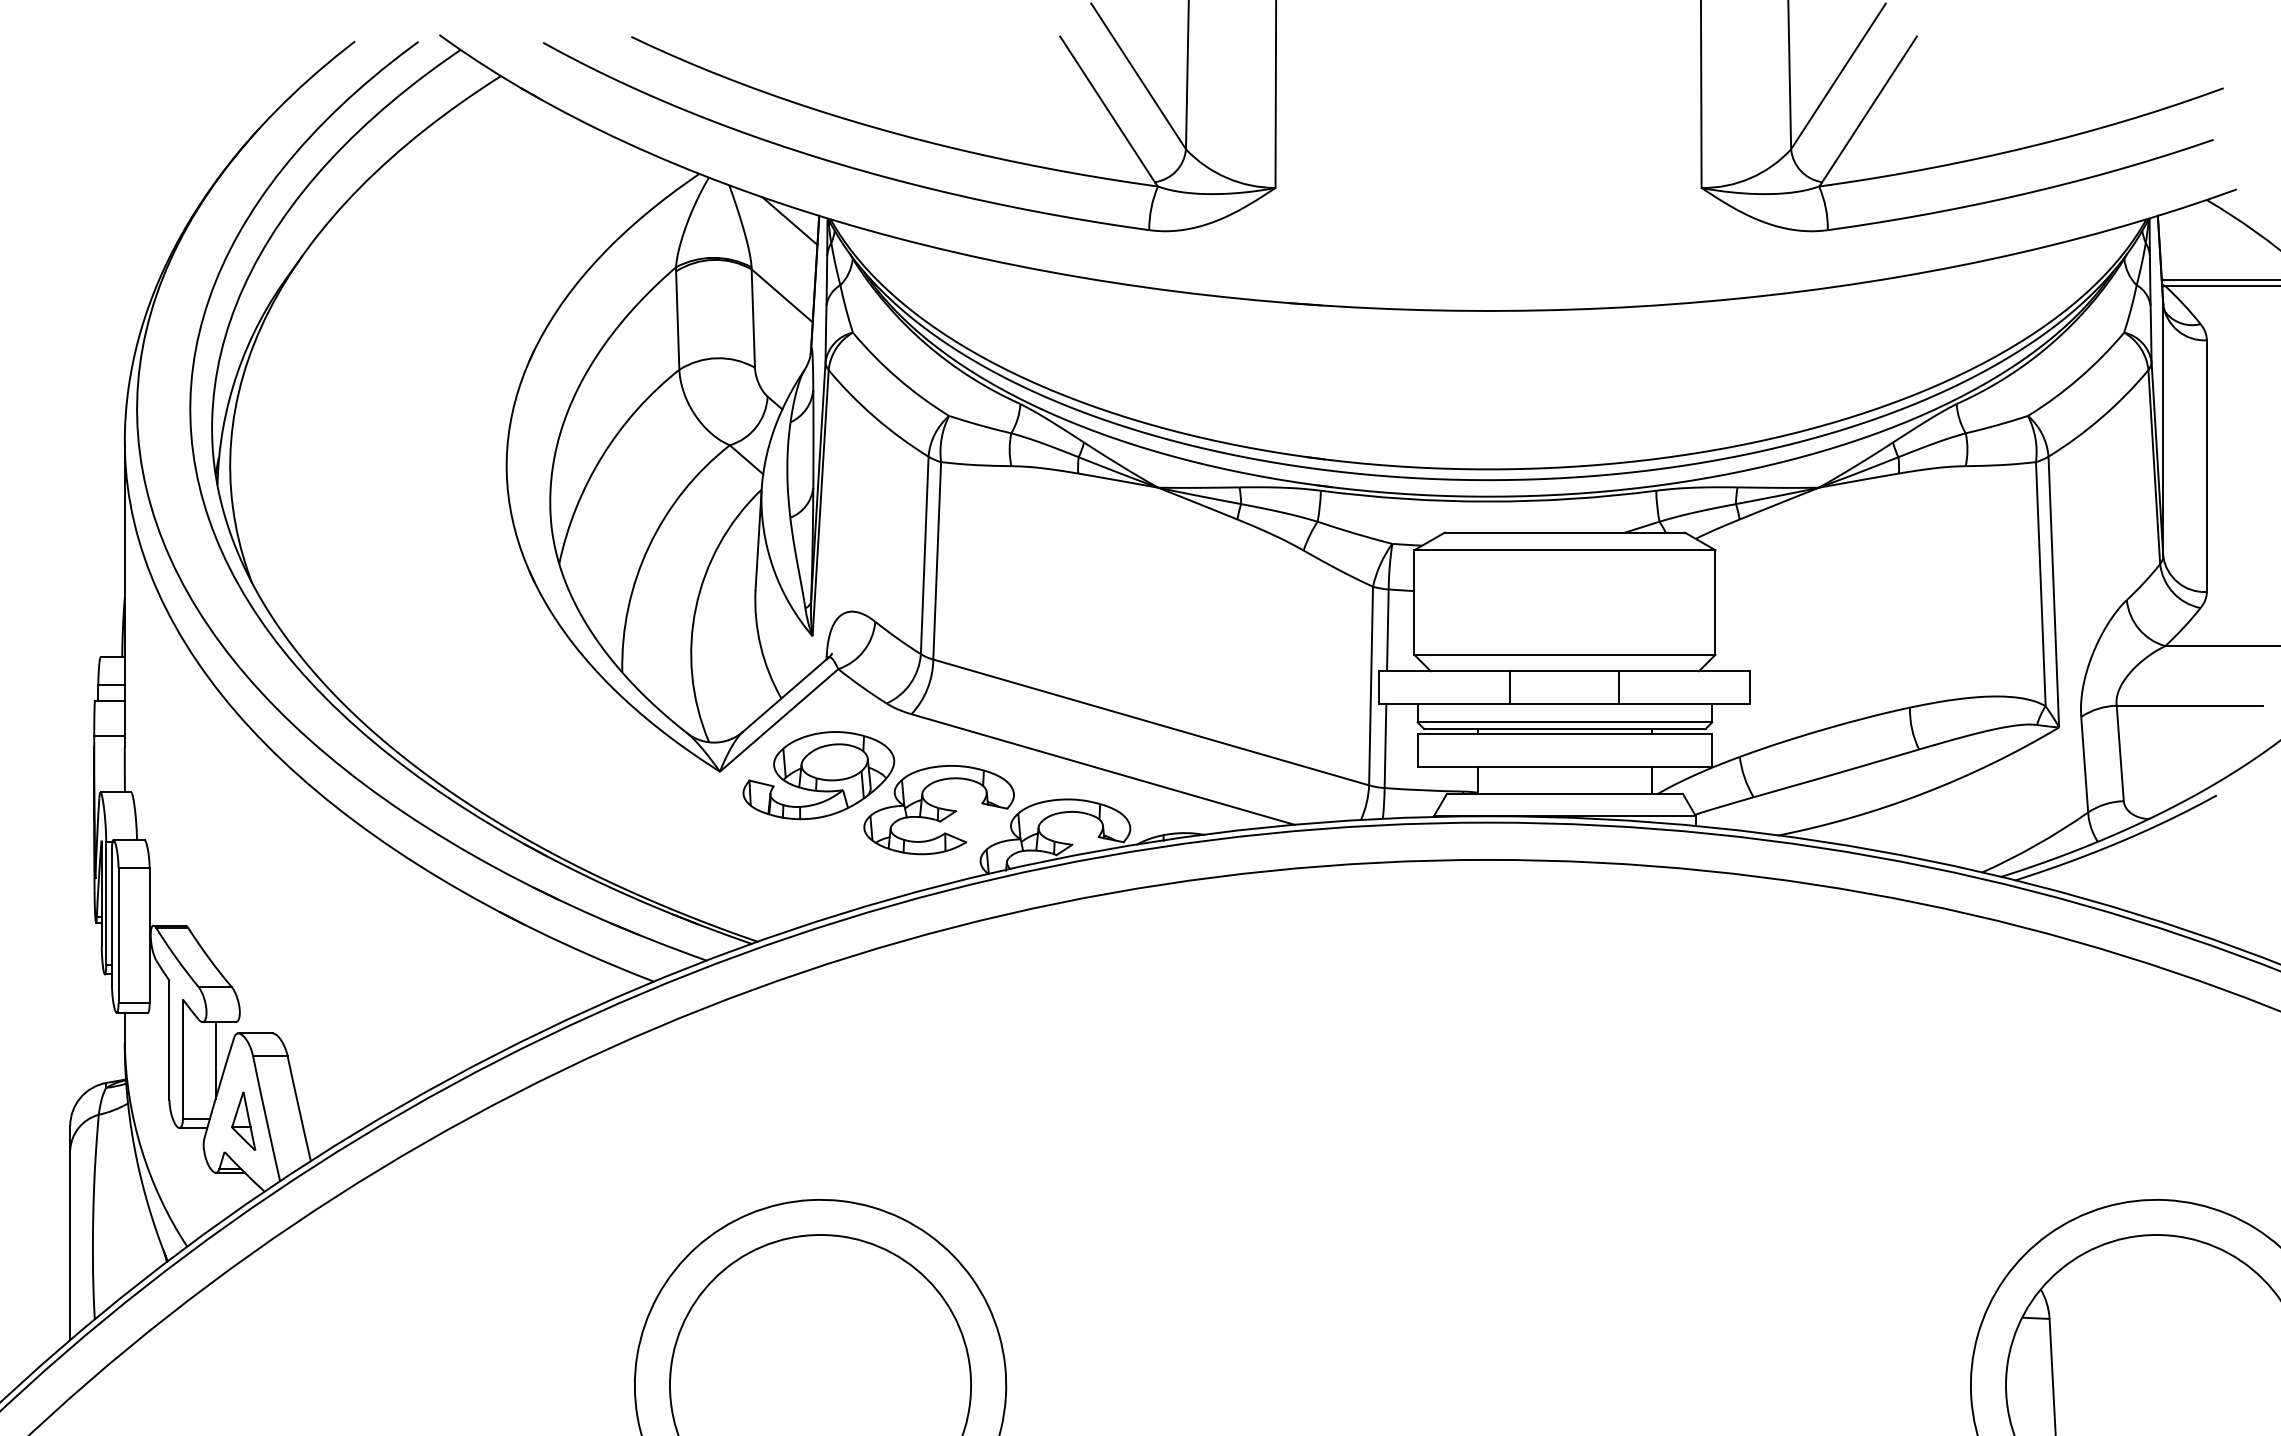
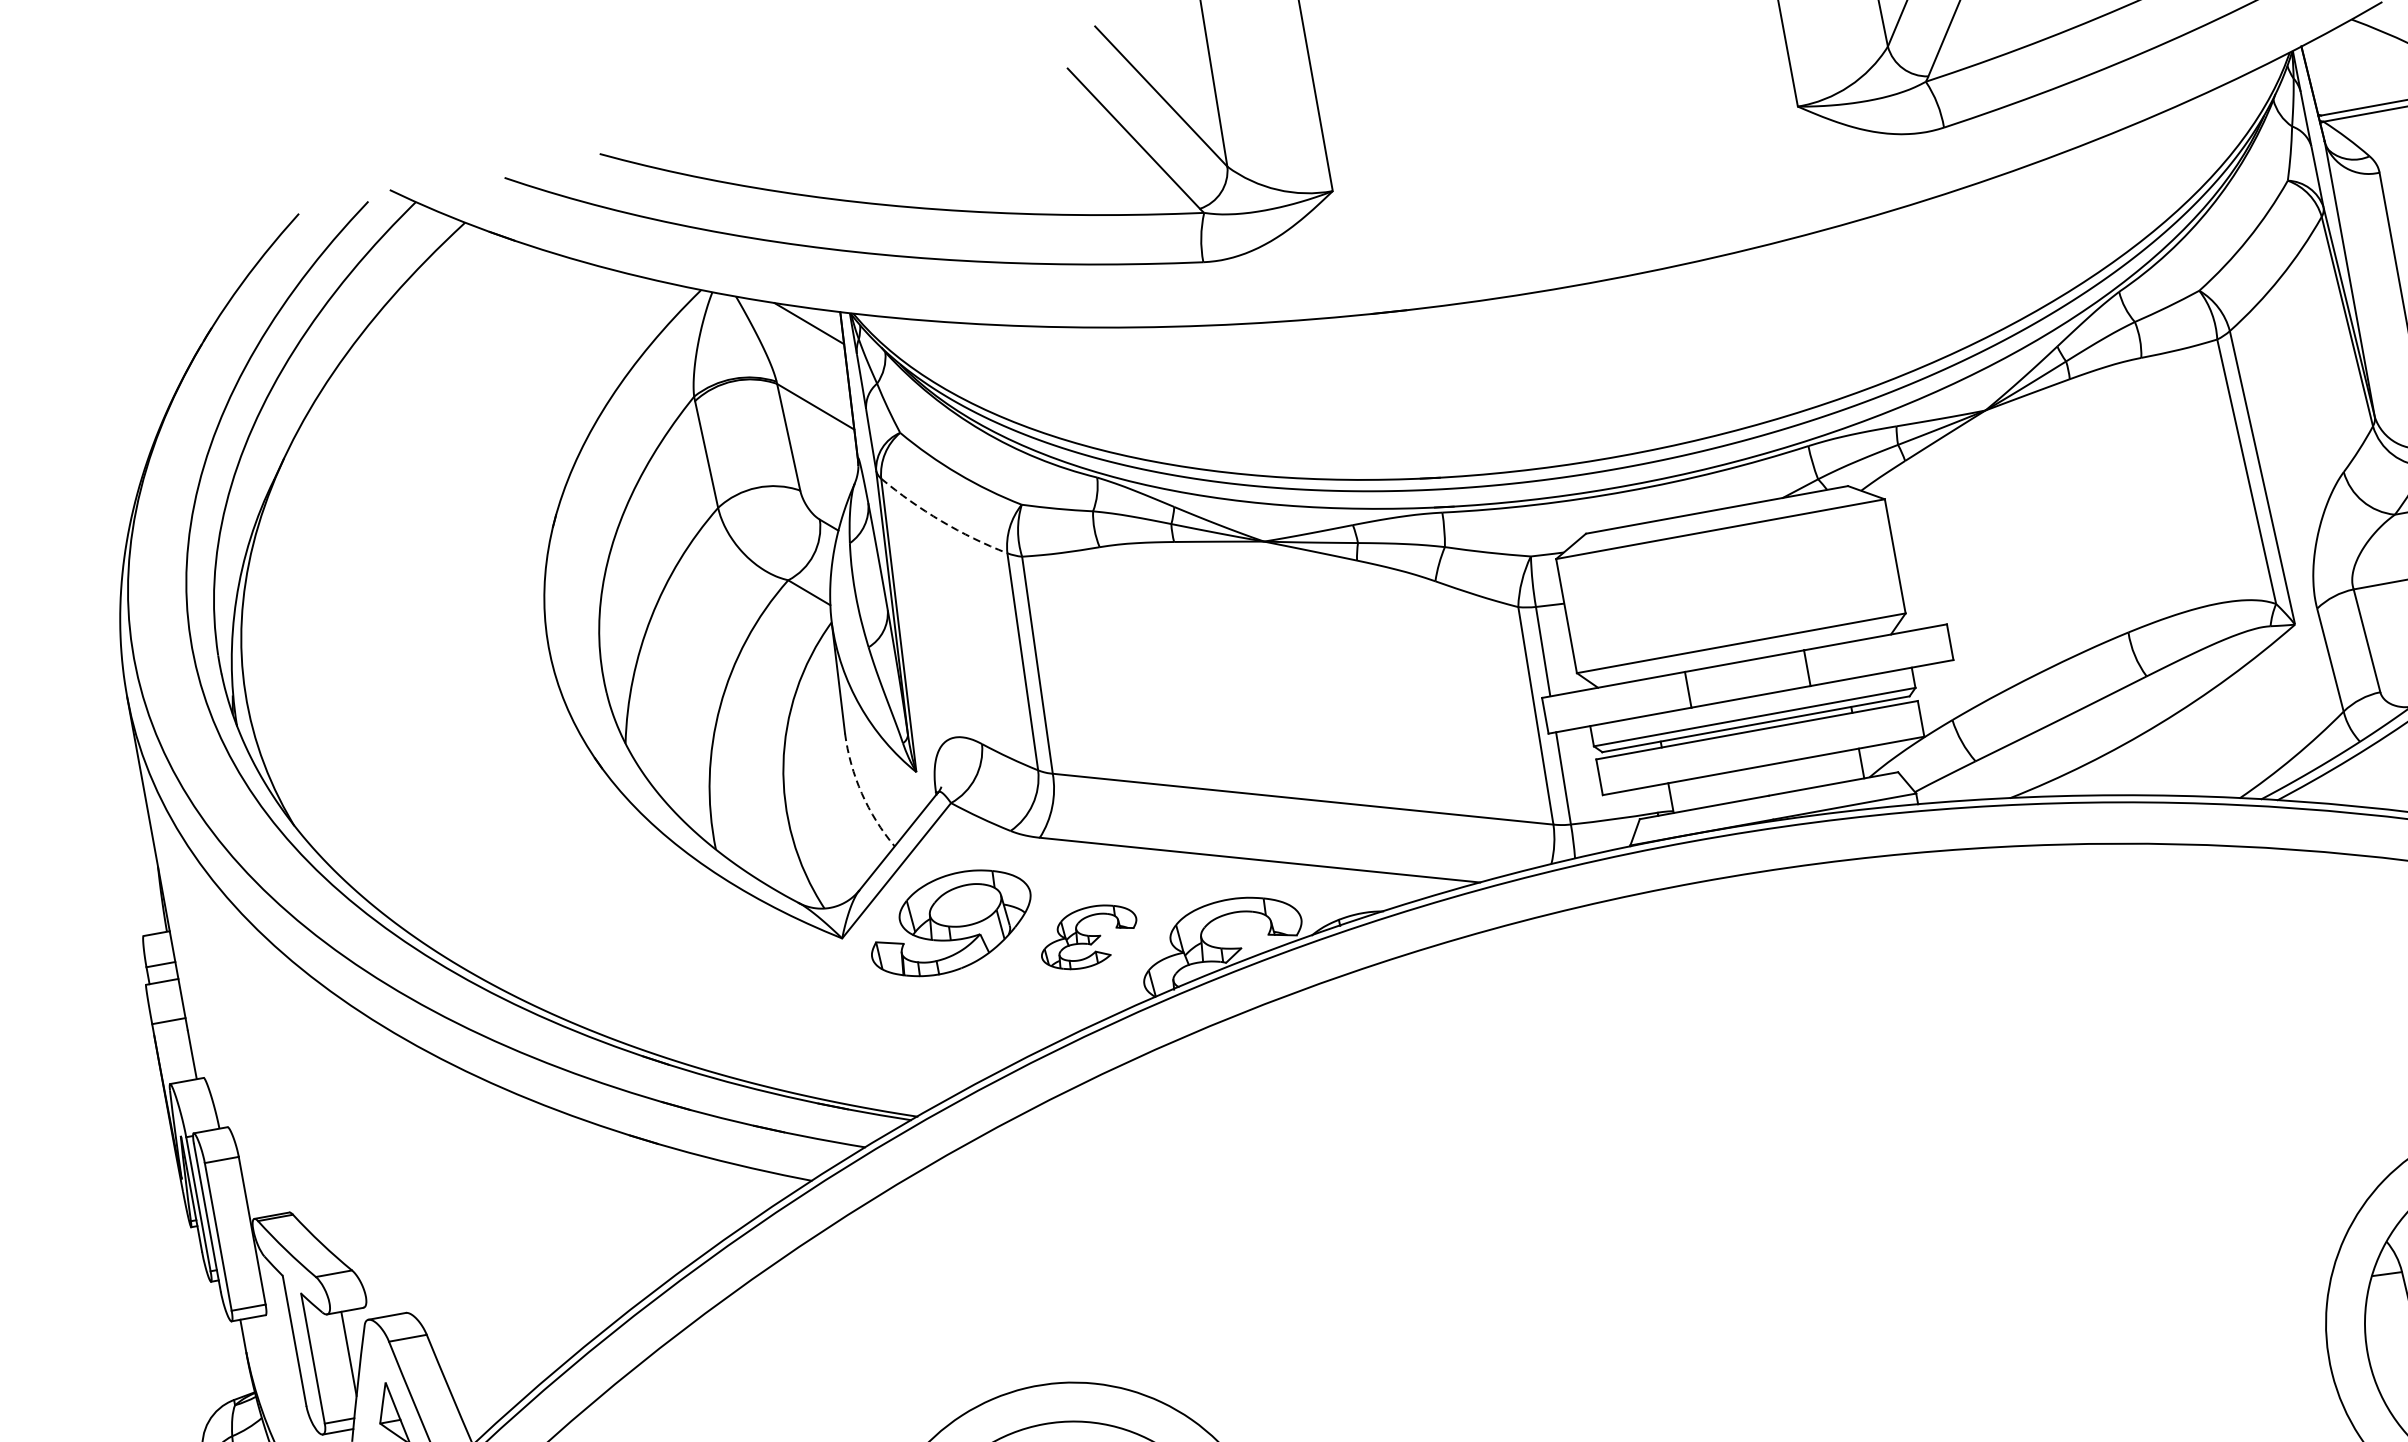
arc: (875, 417) -> (941, 521), solid -> dashed
arc: (760, 646) -> (861, 793), solid -> dashed
part: (938, 810) -> (1088, 937), size x0.6

